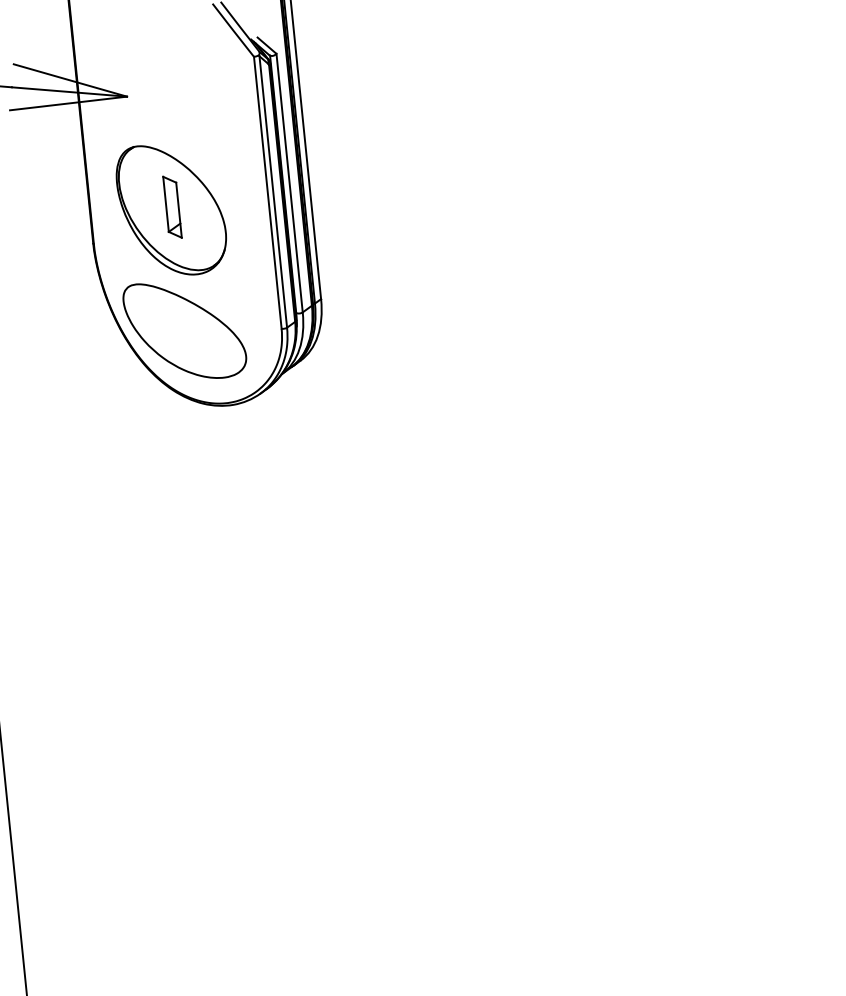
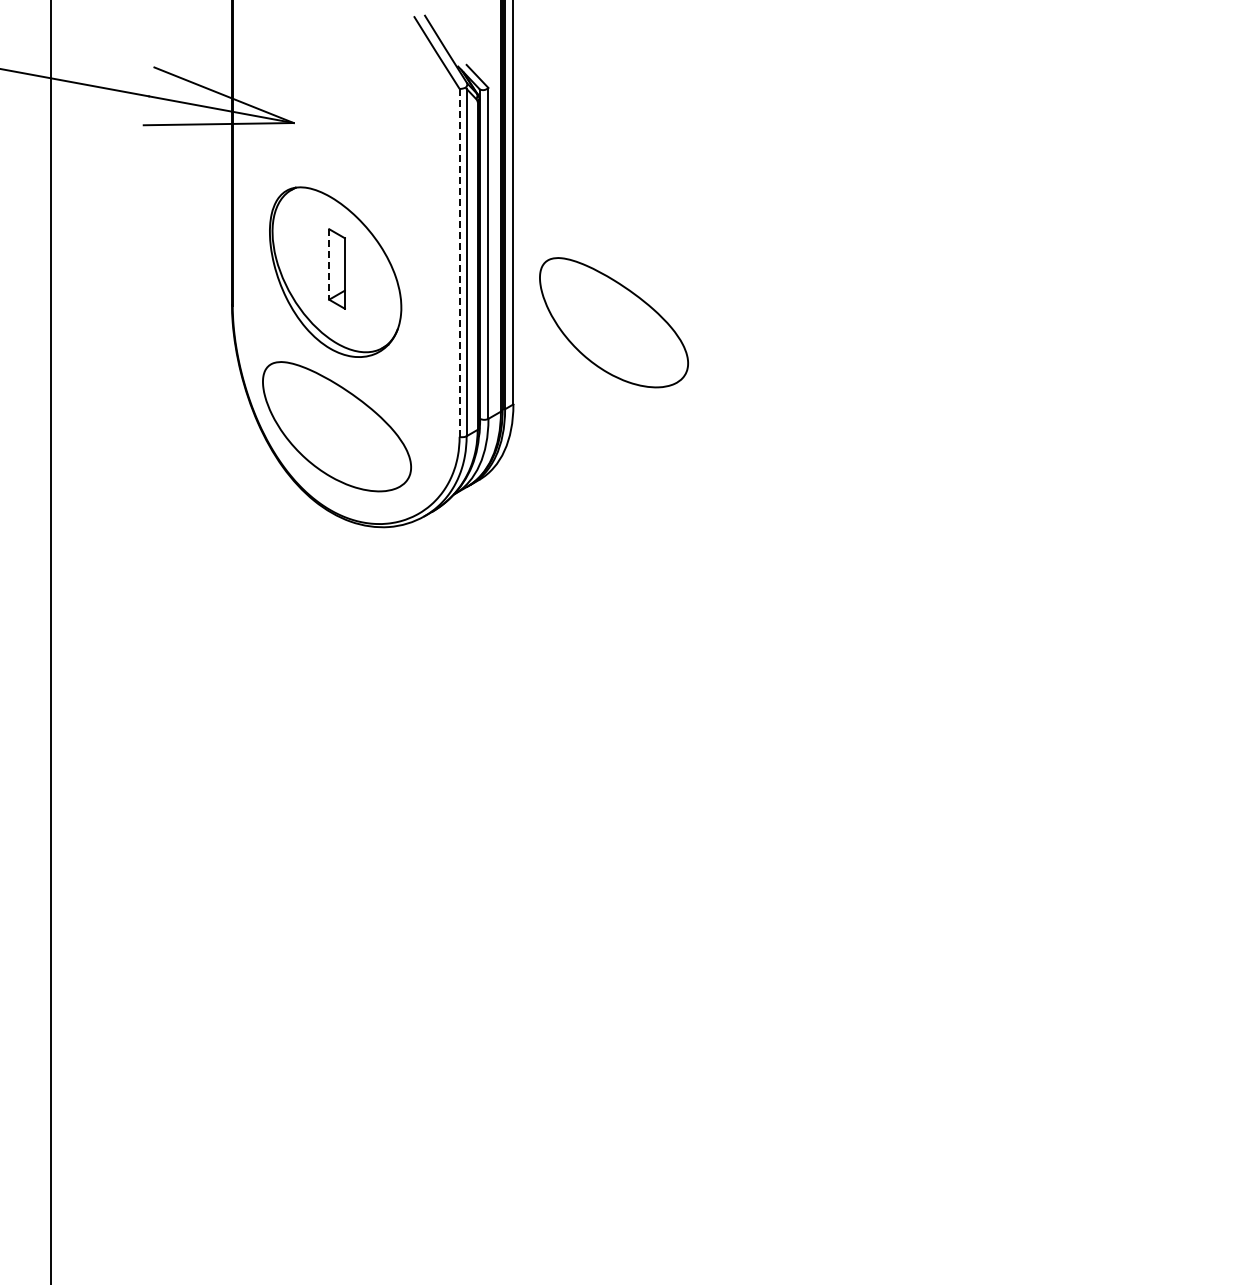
line: (267, 192) -> (459, 262), solid -> dashed
line: (166, 204) -> (329, 264), solid -> dashed
part: (392, 227) -> (613, 322), added

